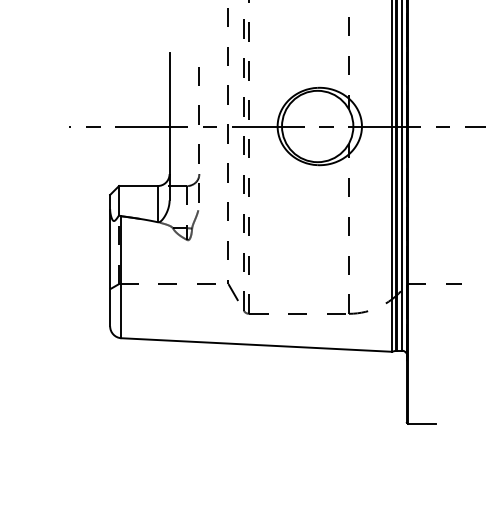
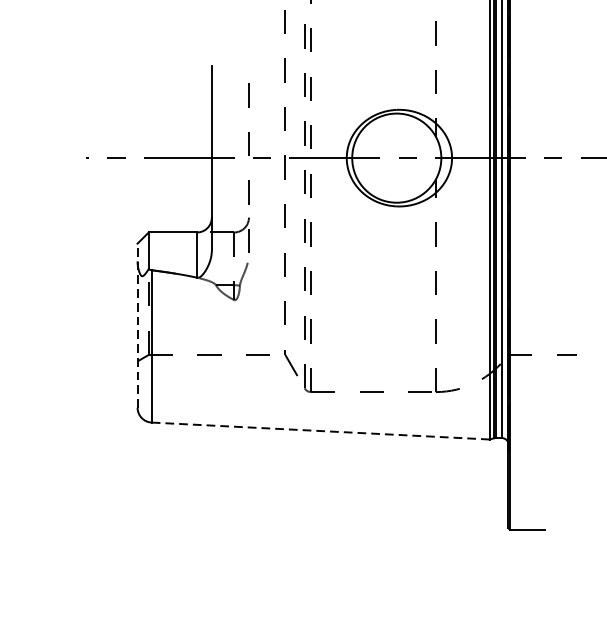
line: (110, 260) -> (138, 325), solid -> dashed
line: (257, 345) -> (321, 431), solid -> dashed

